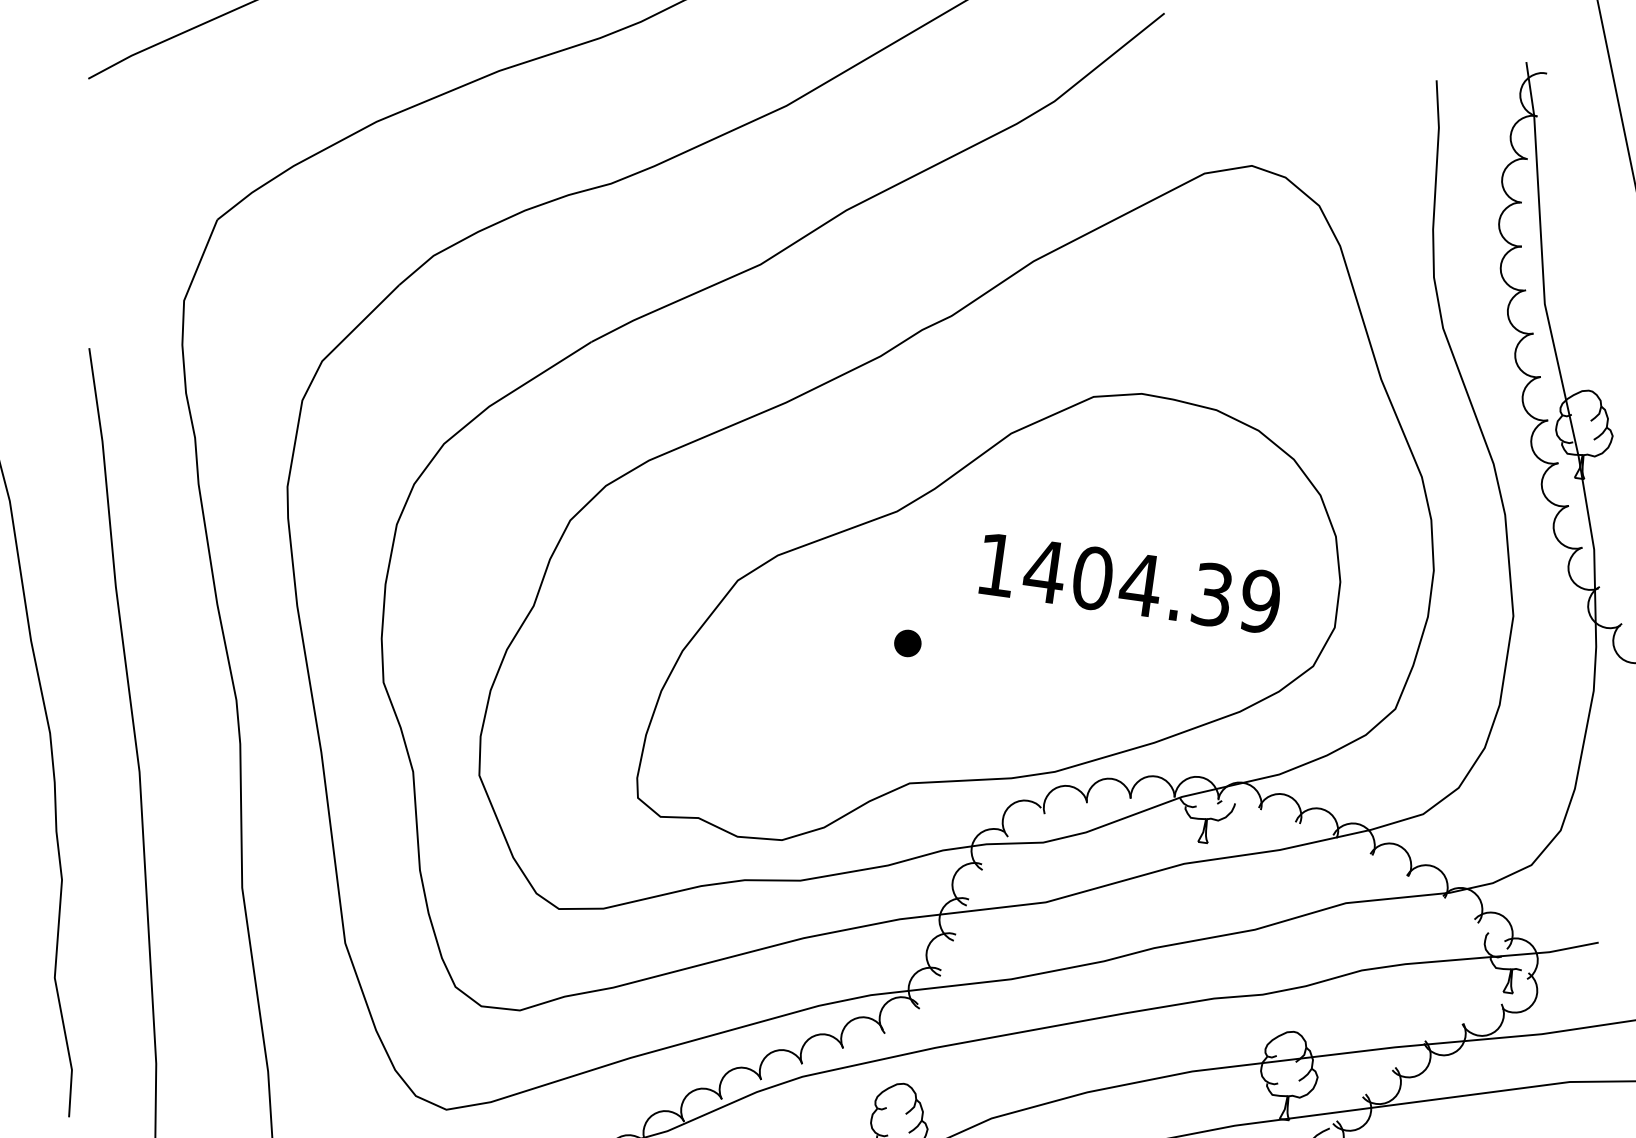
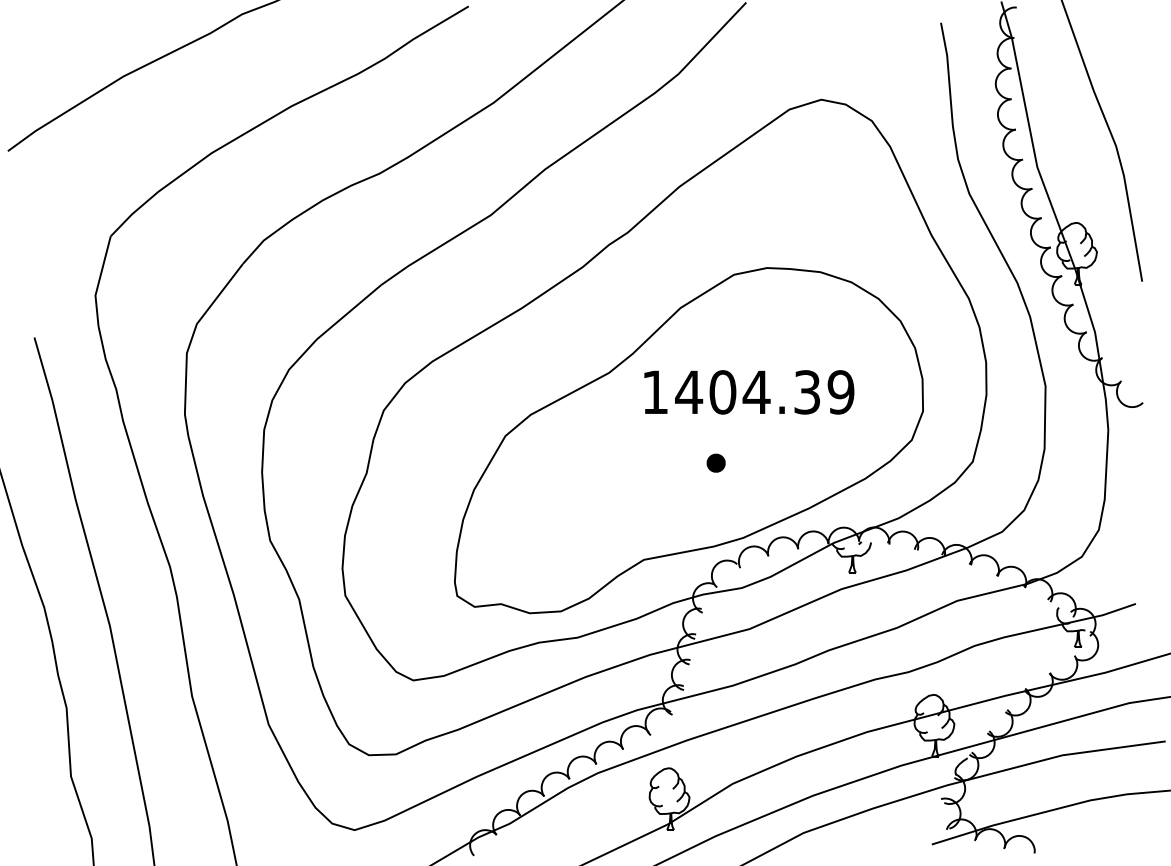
text: (1130, 583) -> (749, 392), moved
part: (907, 642) -> (715, 462), moved

